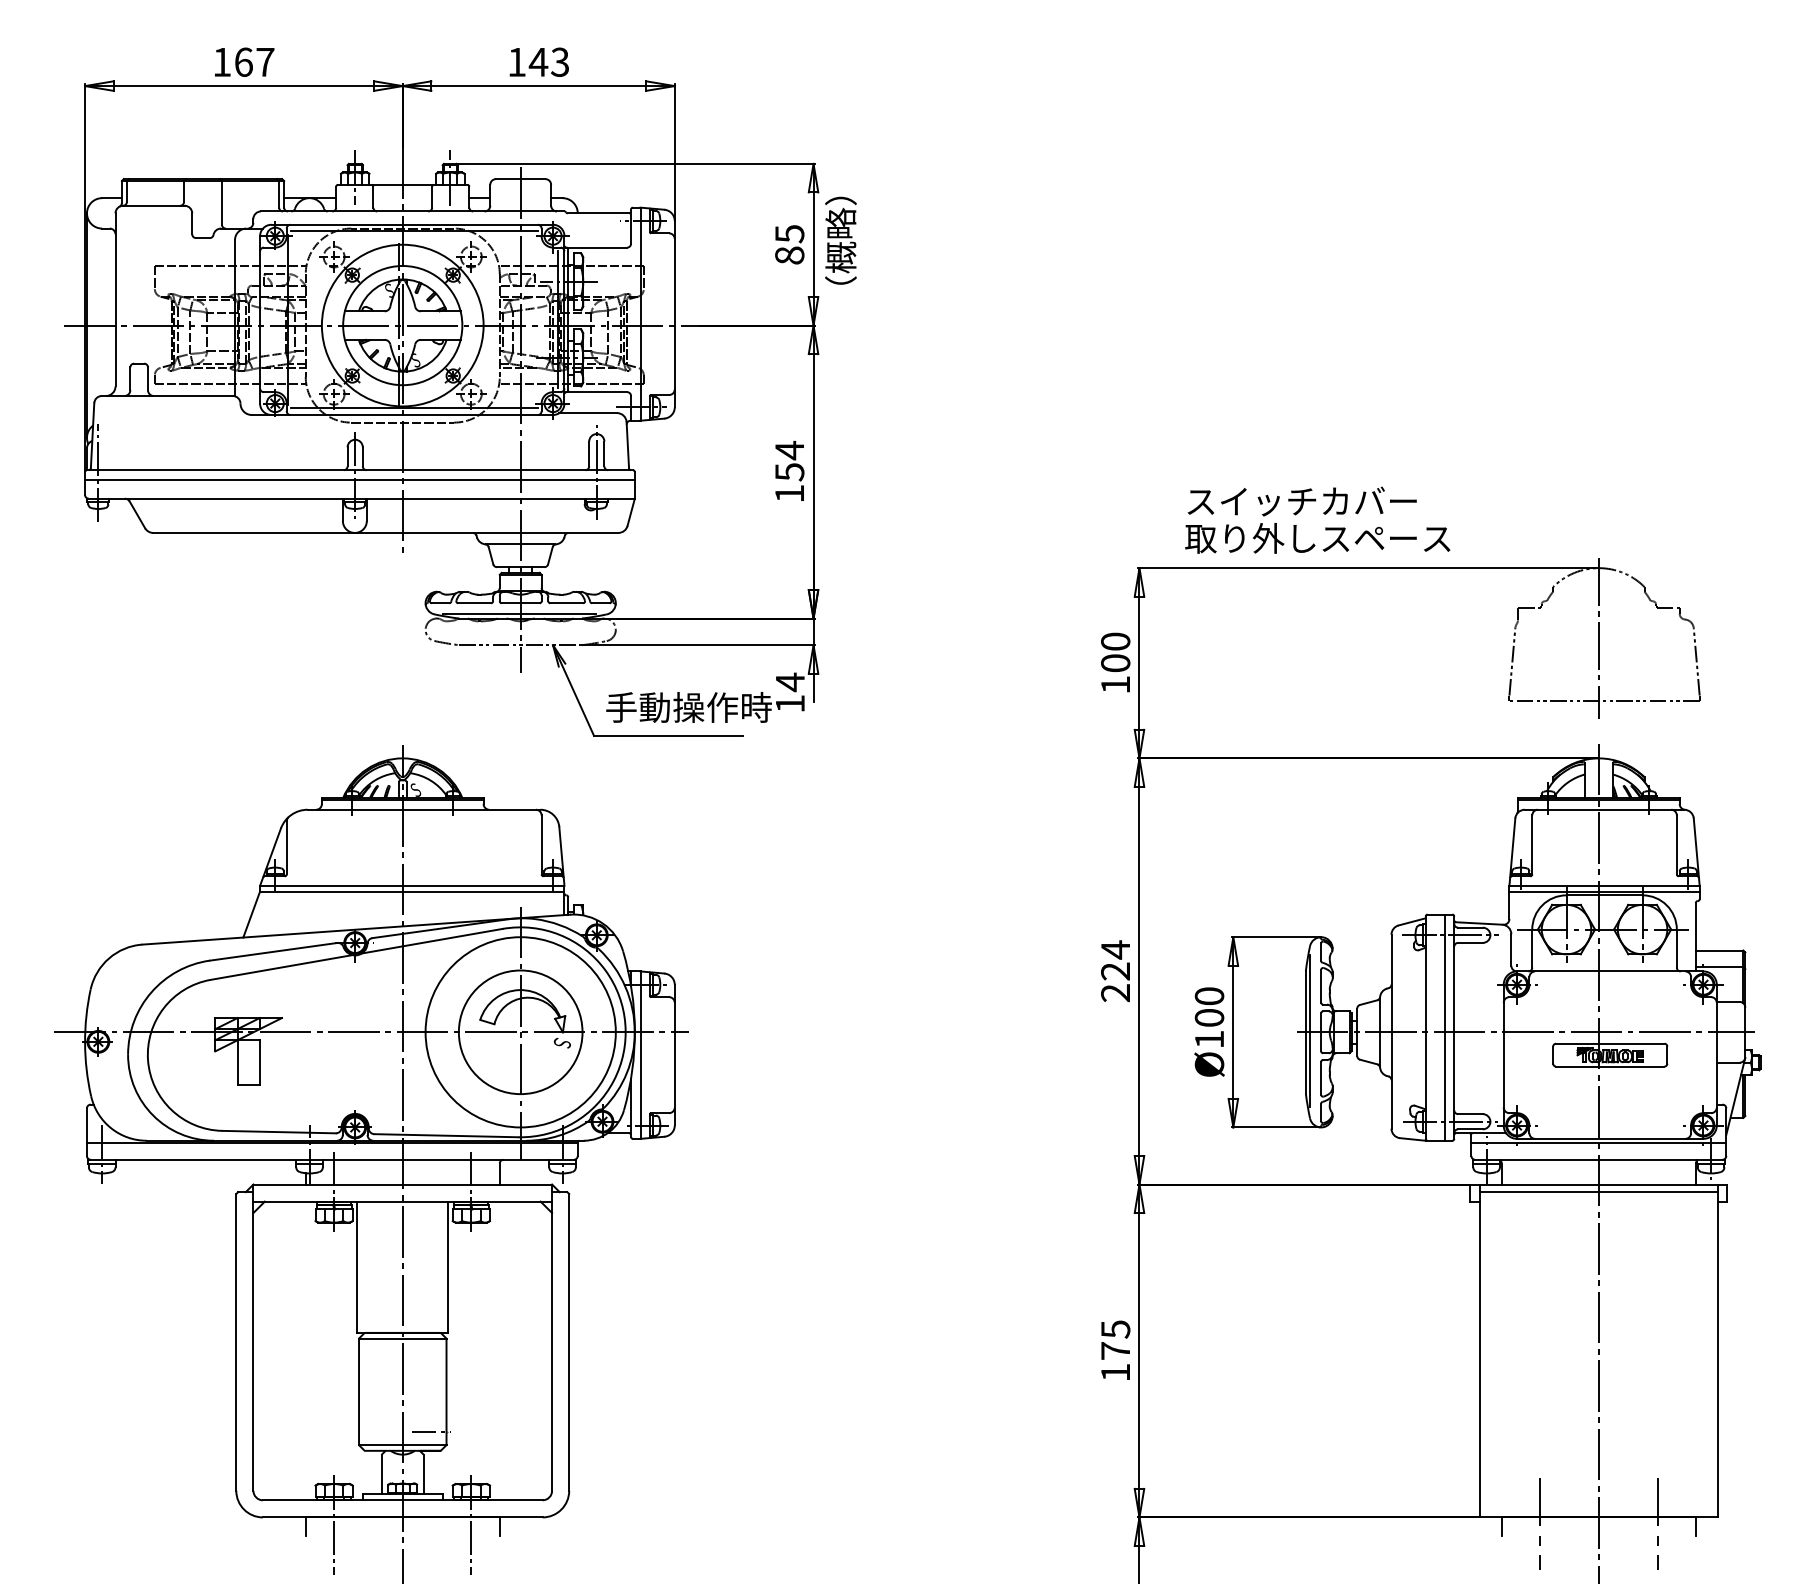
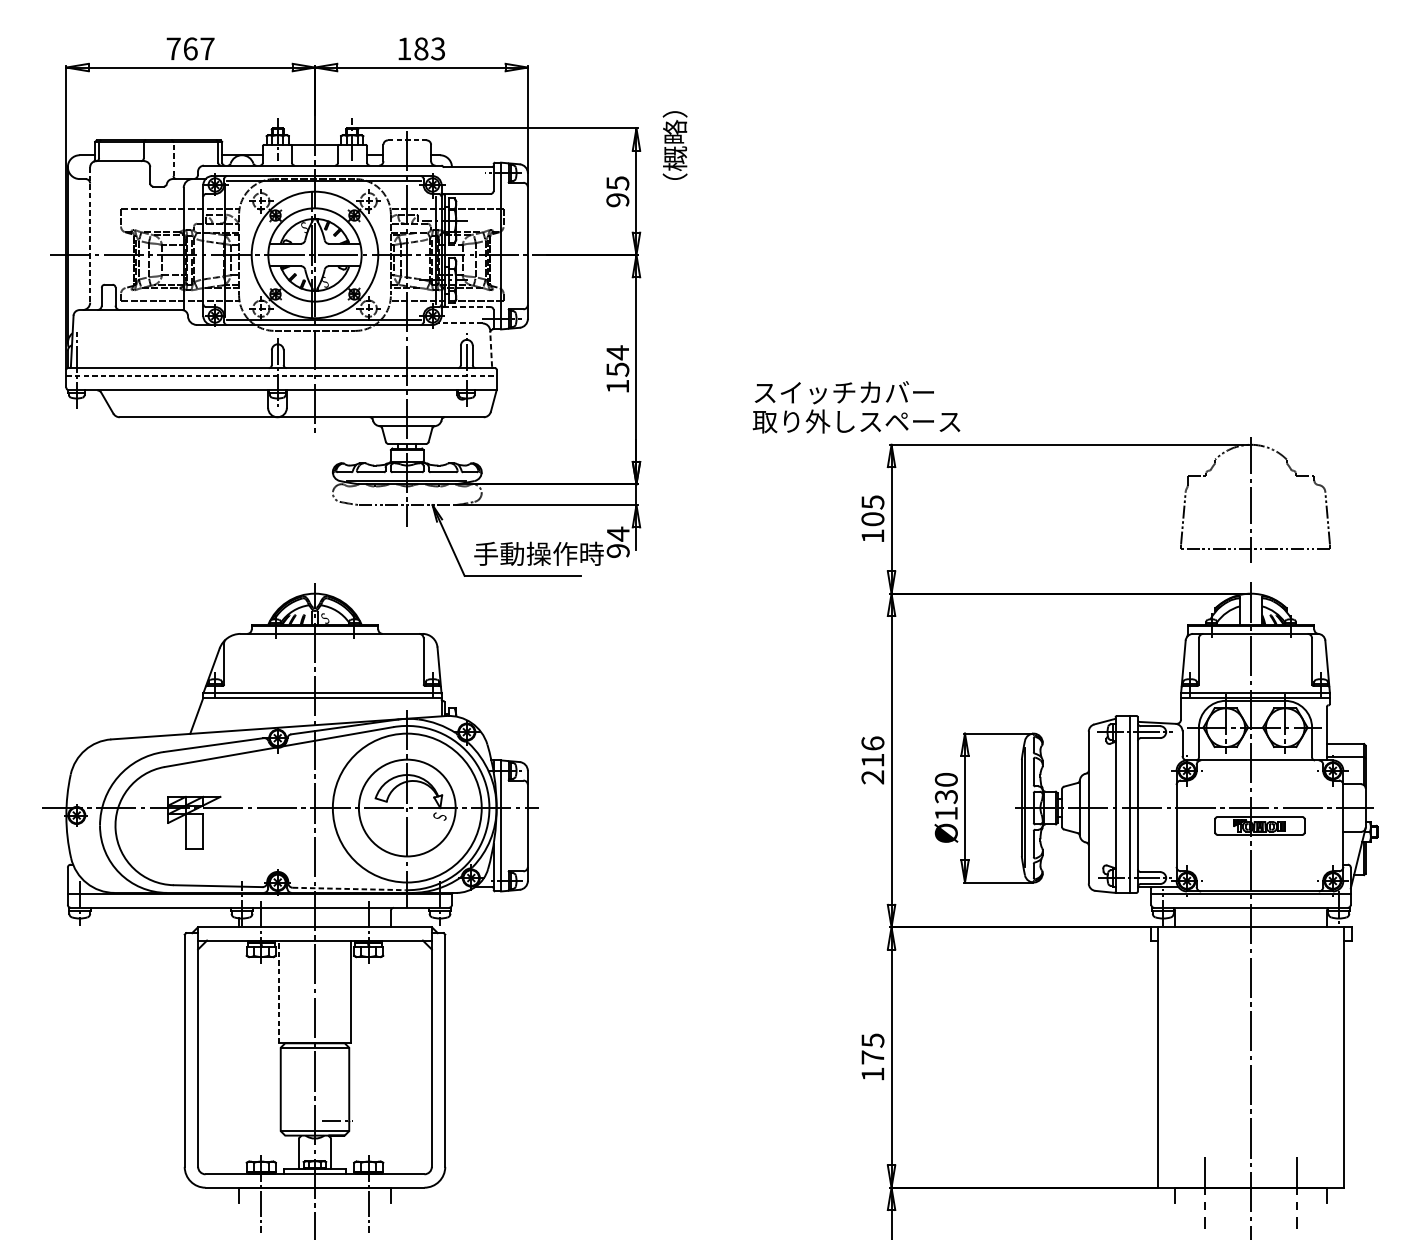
text: (538, 61) -> (421, 48), 143 -> 183
text: (222, 62) -> (173, 49), 167 -> 767
line: (520, 179) -> (407, 140), solid -> dashed
line: (221, 202) -> (173, 158), solid -> dashed
text: (840, 240) -> (674, 145), moved
text: (789, 255) -> (617, 200), 85 -> 95
line: (115, 299) -> (90, 234), solid -> dashed
line: (597, 392) -> (467, 307), solid -> dashed
line: (588, 413) -> (460, 323), solid -> dashed
line: (627, 444) -> (490, 348), solid -> dashed
line: (359, 479) -> (281, 375), solid -> dashed
text: (1317, 519) -> (856, 406), moved
text: (1115, 641) -> (872, 502), 100 -> 105
text: (790, 703) -> (618, 550), 14 -> 94
text: (1115, 960) -> (872, 751), 224 -> 216
text: (1209, 1018) -> (946, 797), Ø100 -> Ø130
line: (446, 1135) -> (349, 888), solid -> dashed
line: (1598, 1192) -> (1250, 933), removed
line: (357, 1267) -> (279, 992), solid -> dashed

